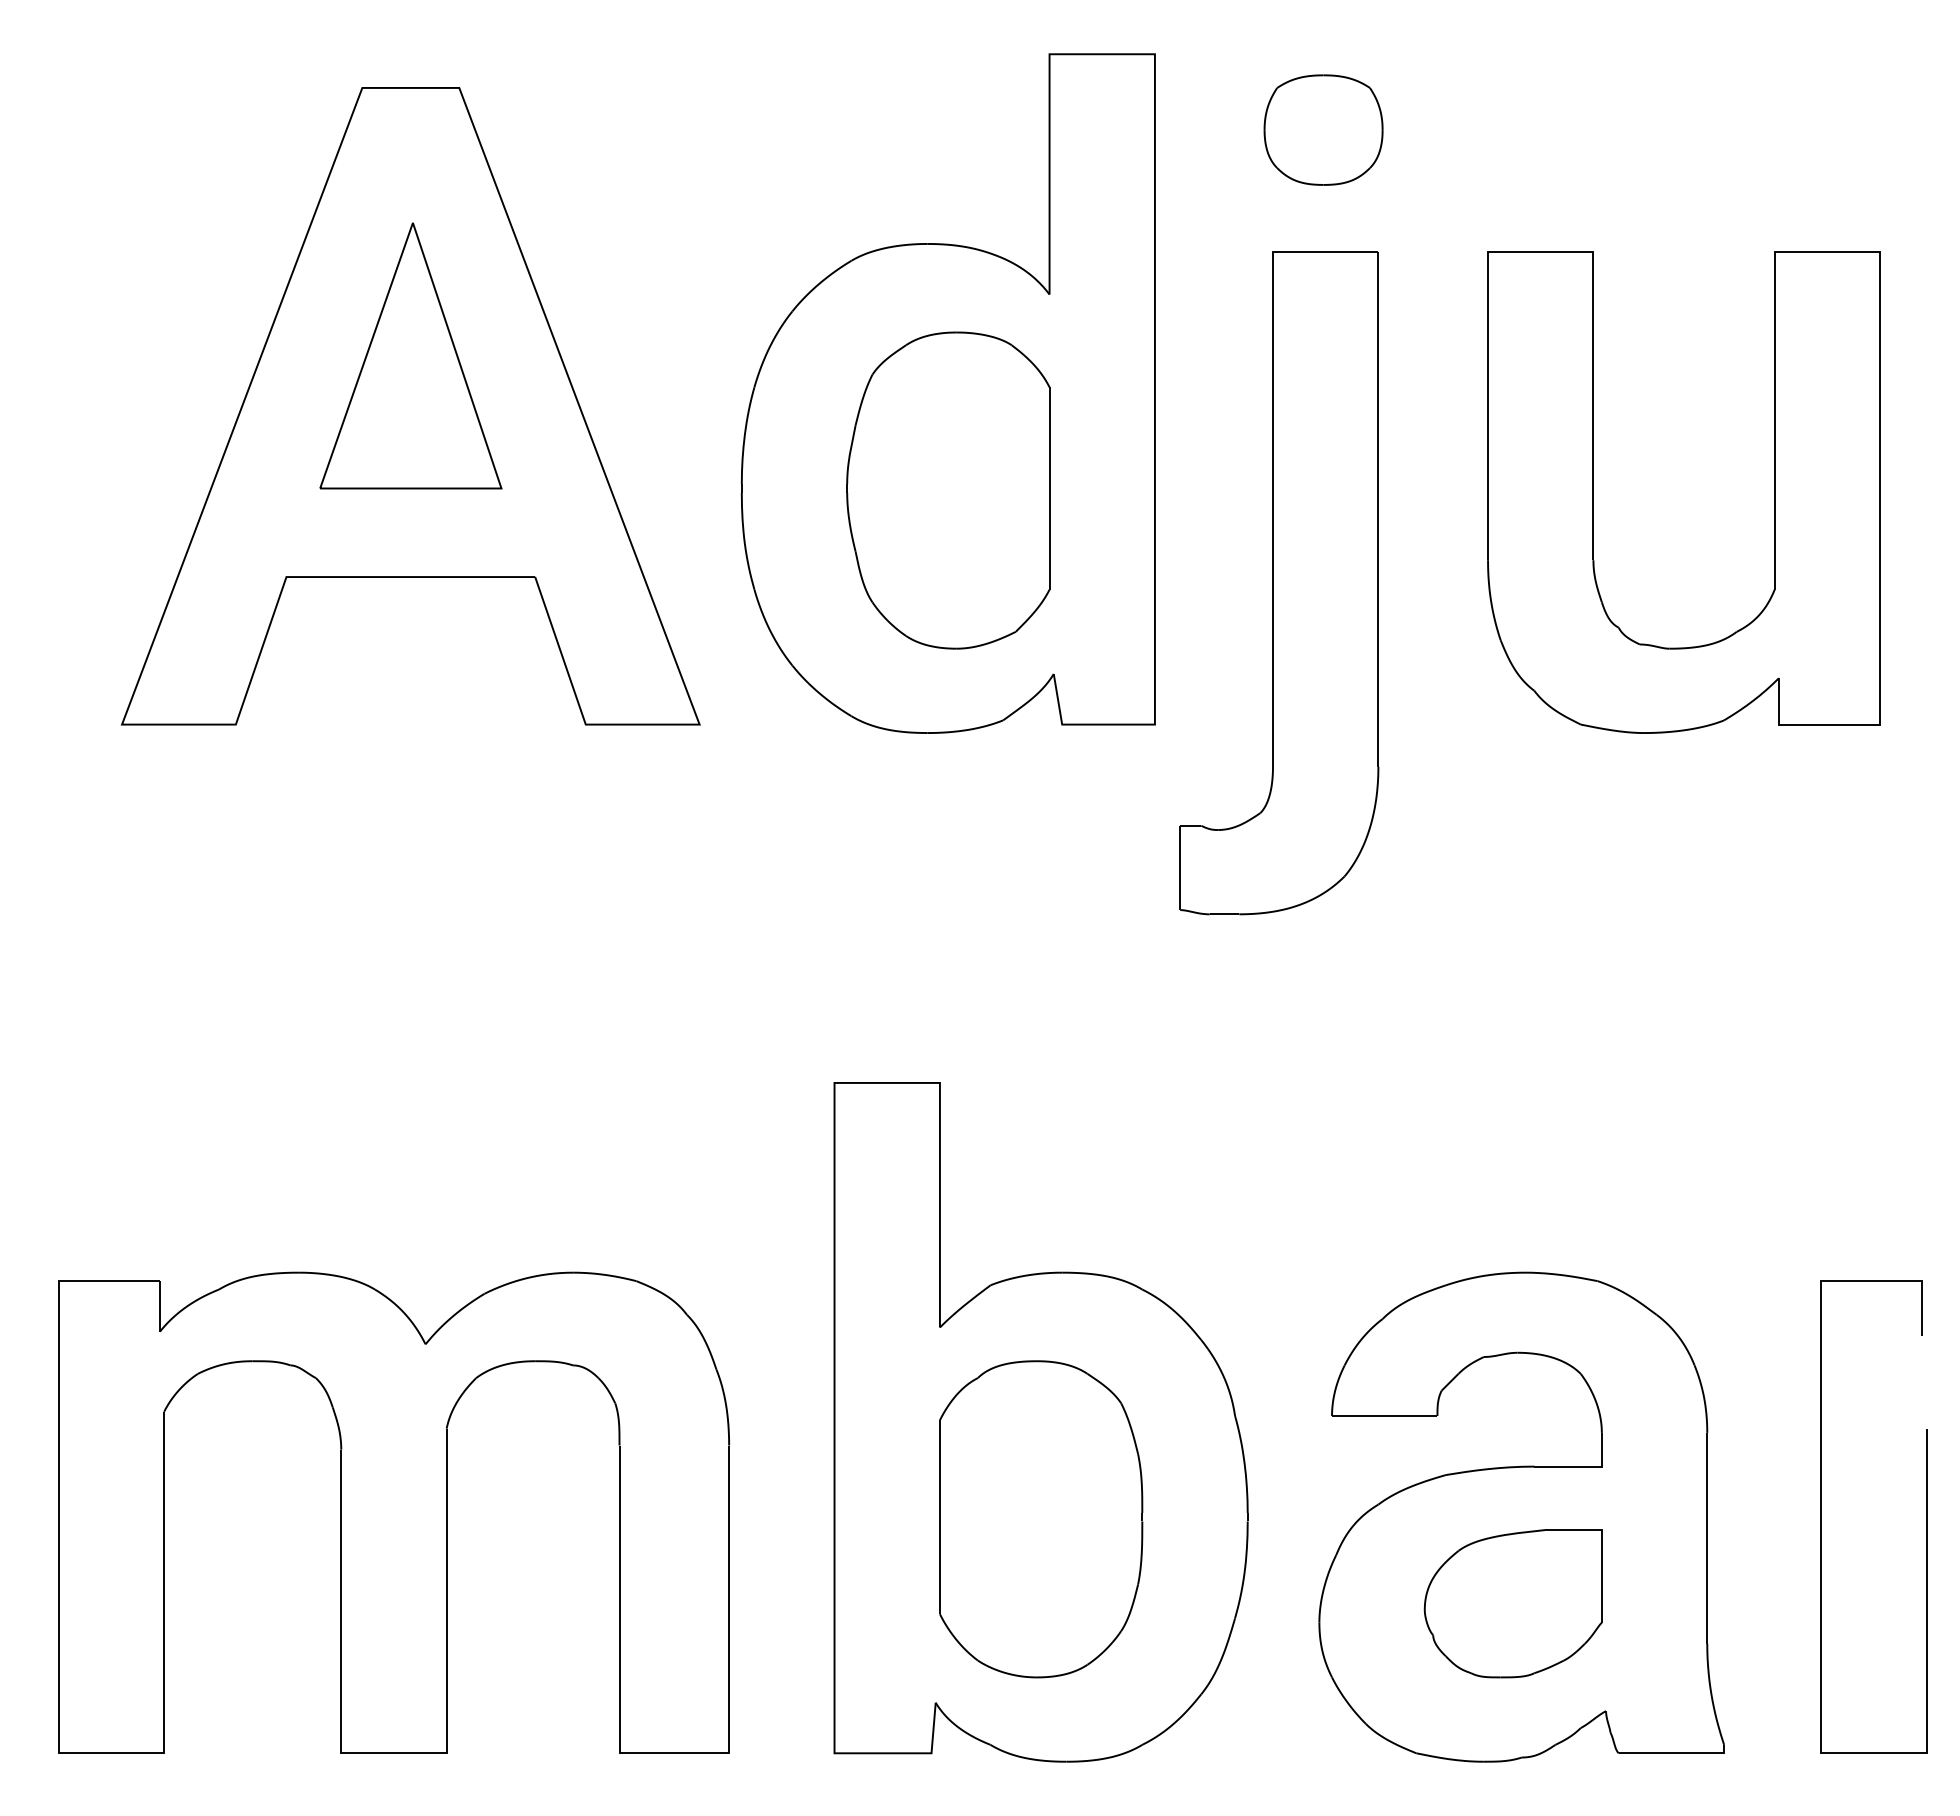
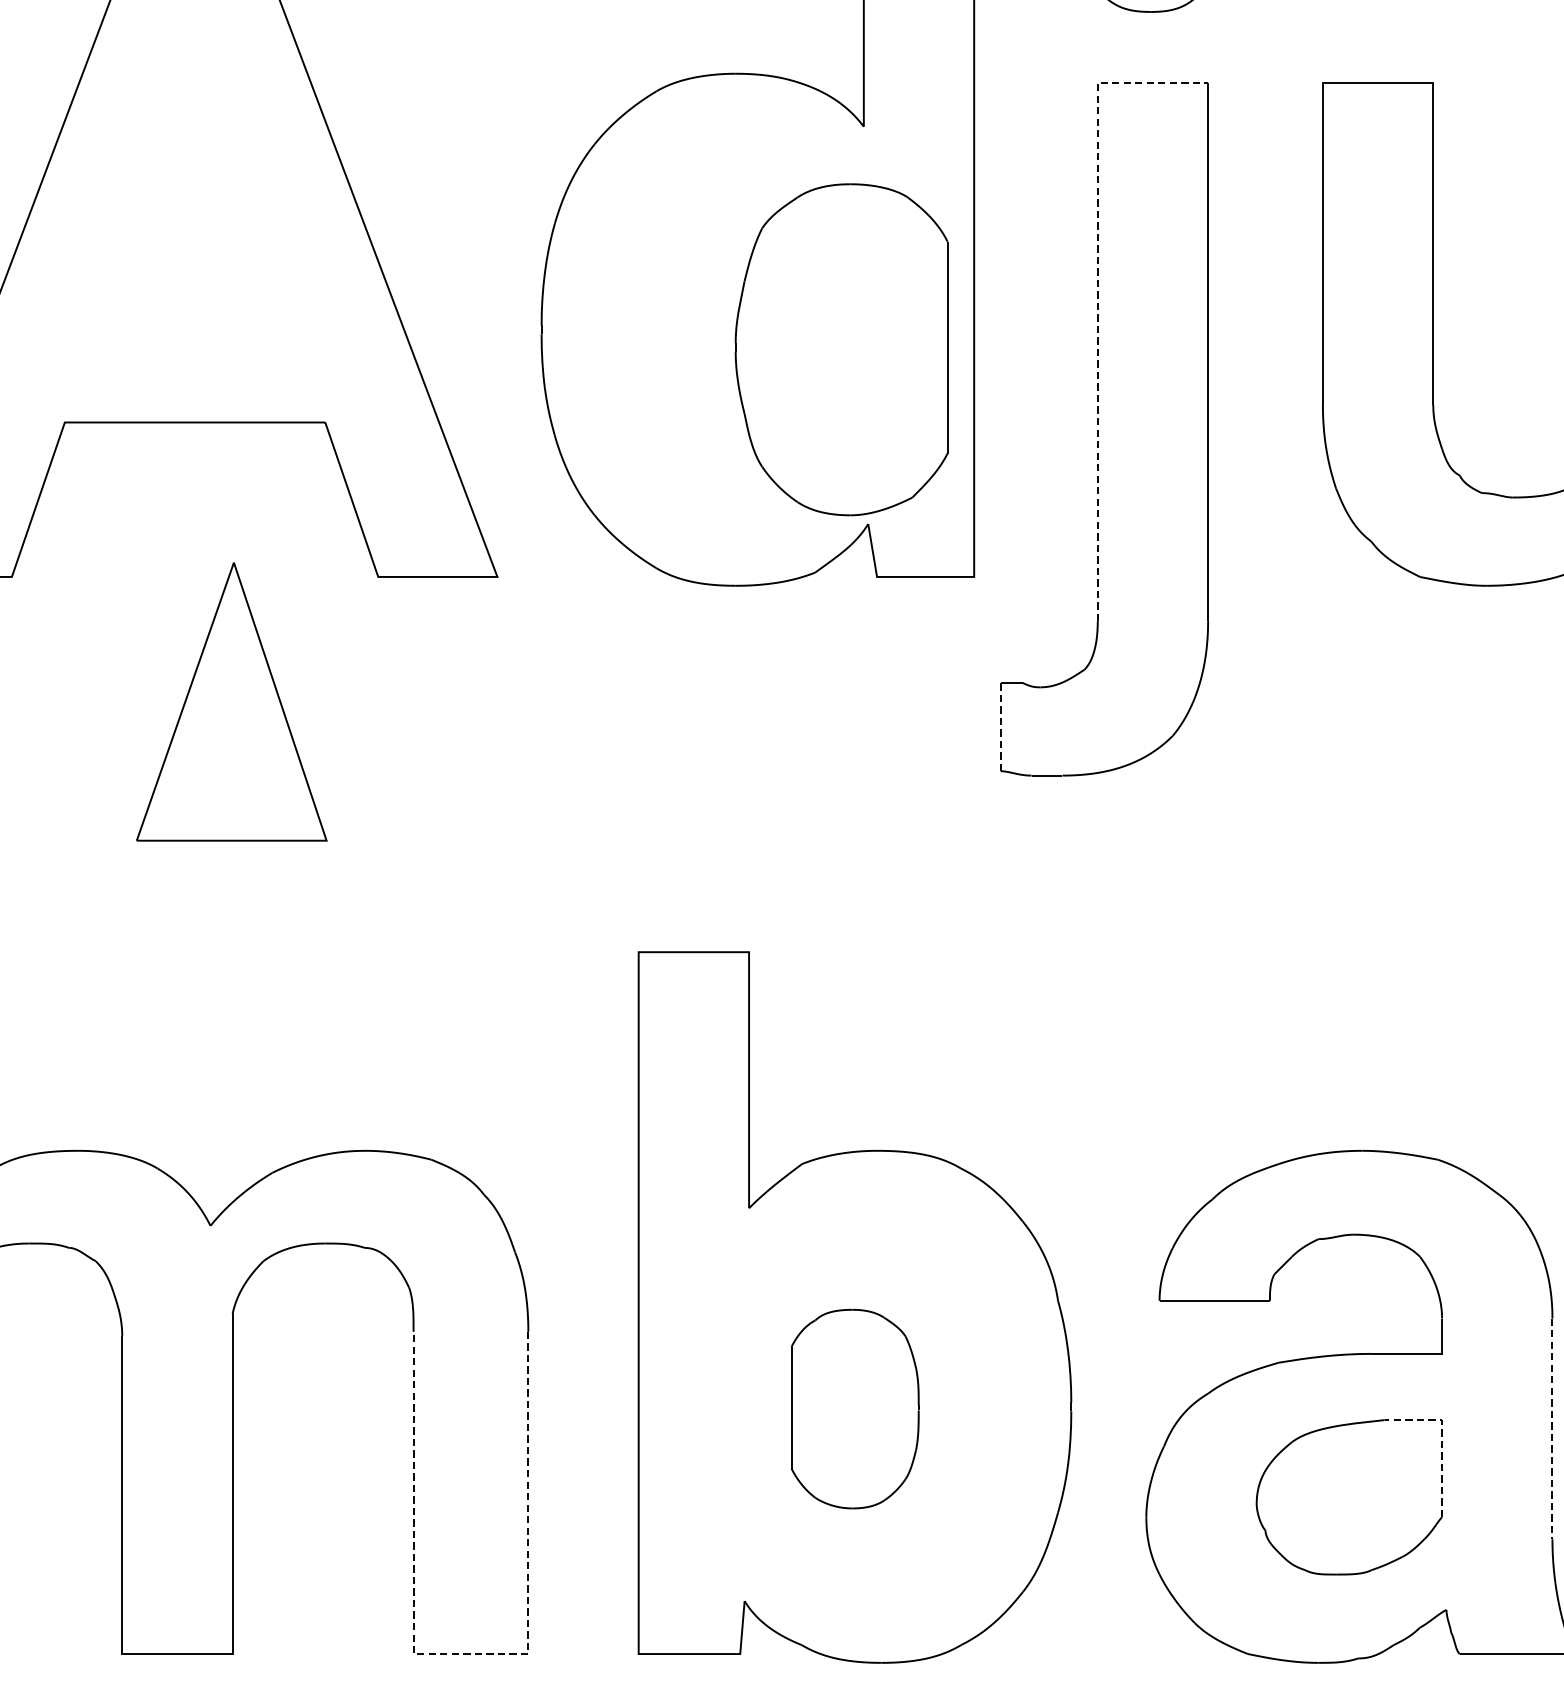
part: (410, 355) -> (231, 701), moved
line: (1273, 456) -> (1098, 296), solid -> dashed
part: (948, 490) -> (841, 349), moved
line: (1180, 867) -> (1000, 726), solid -> dashed
part: (1041, 1519) -> (855, 1409), size x0.6
line: (1707, 1538) -> (1552, 1429), solid -> dashed
line: (1601, 1547) -> (1441, 1438), solid -> dashed
line: (674, 1753) -> (471, 1654), solid -> dashed

